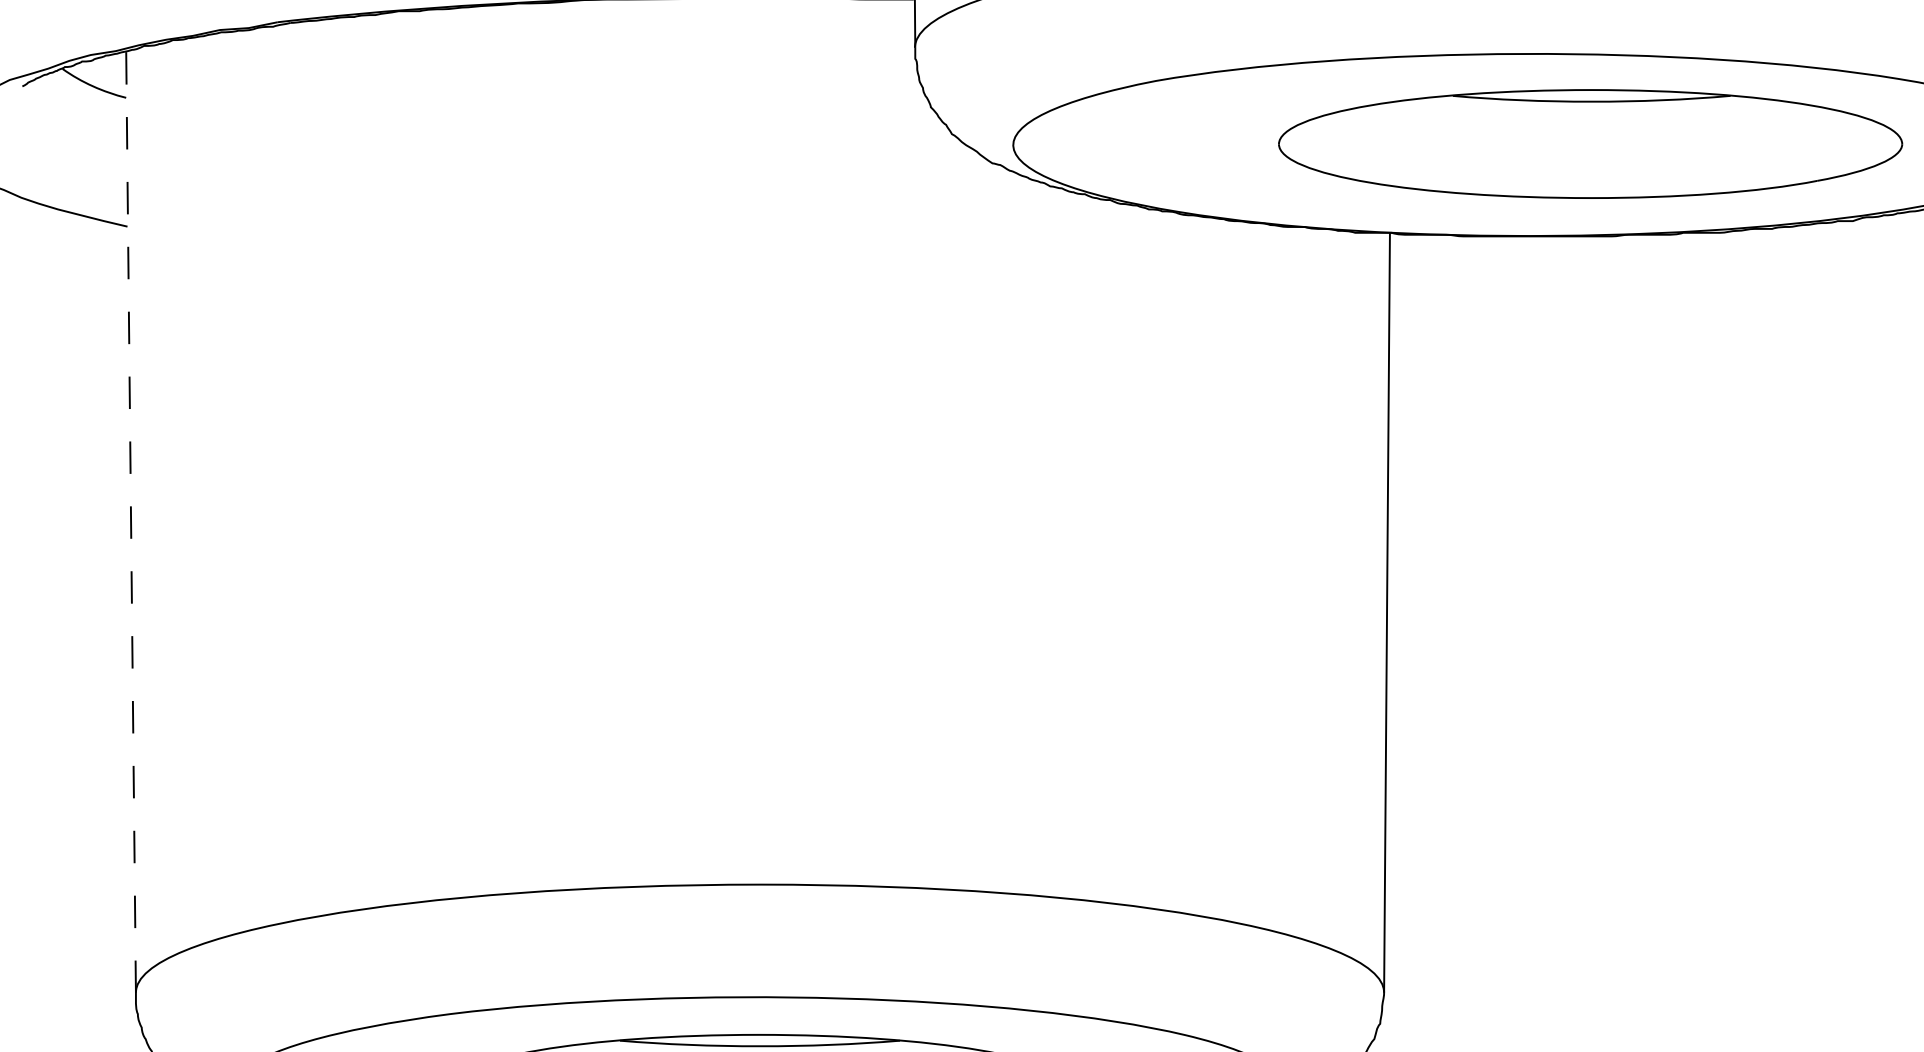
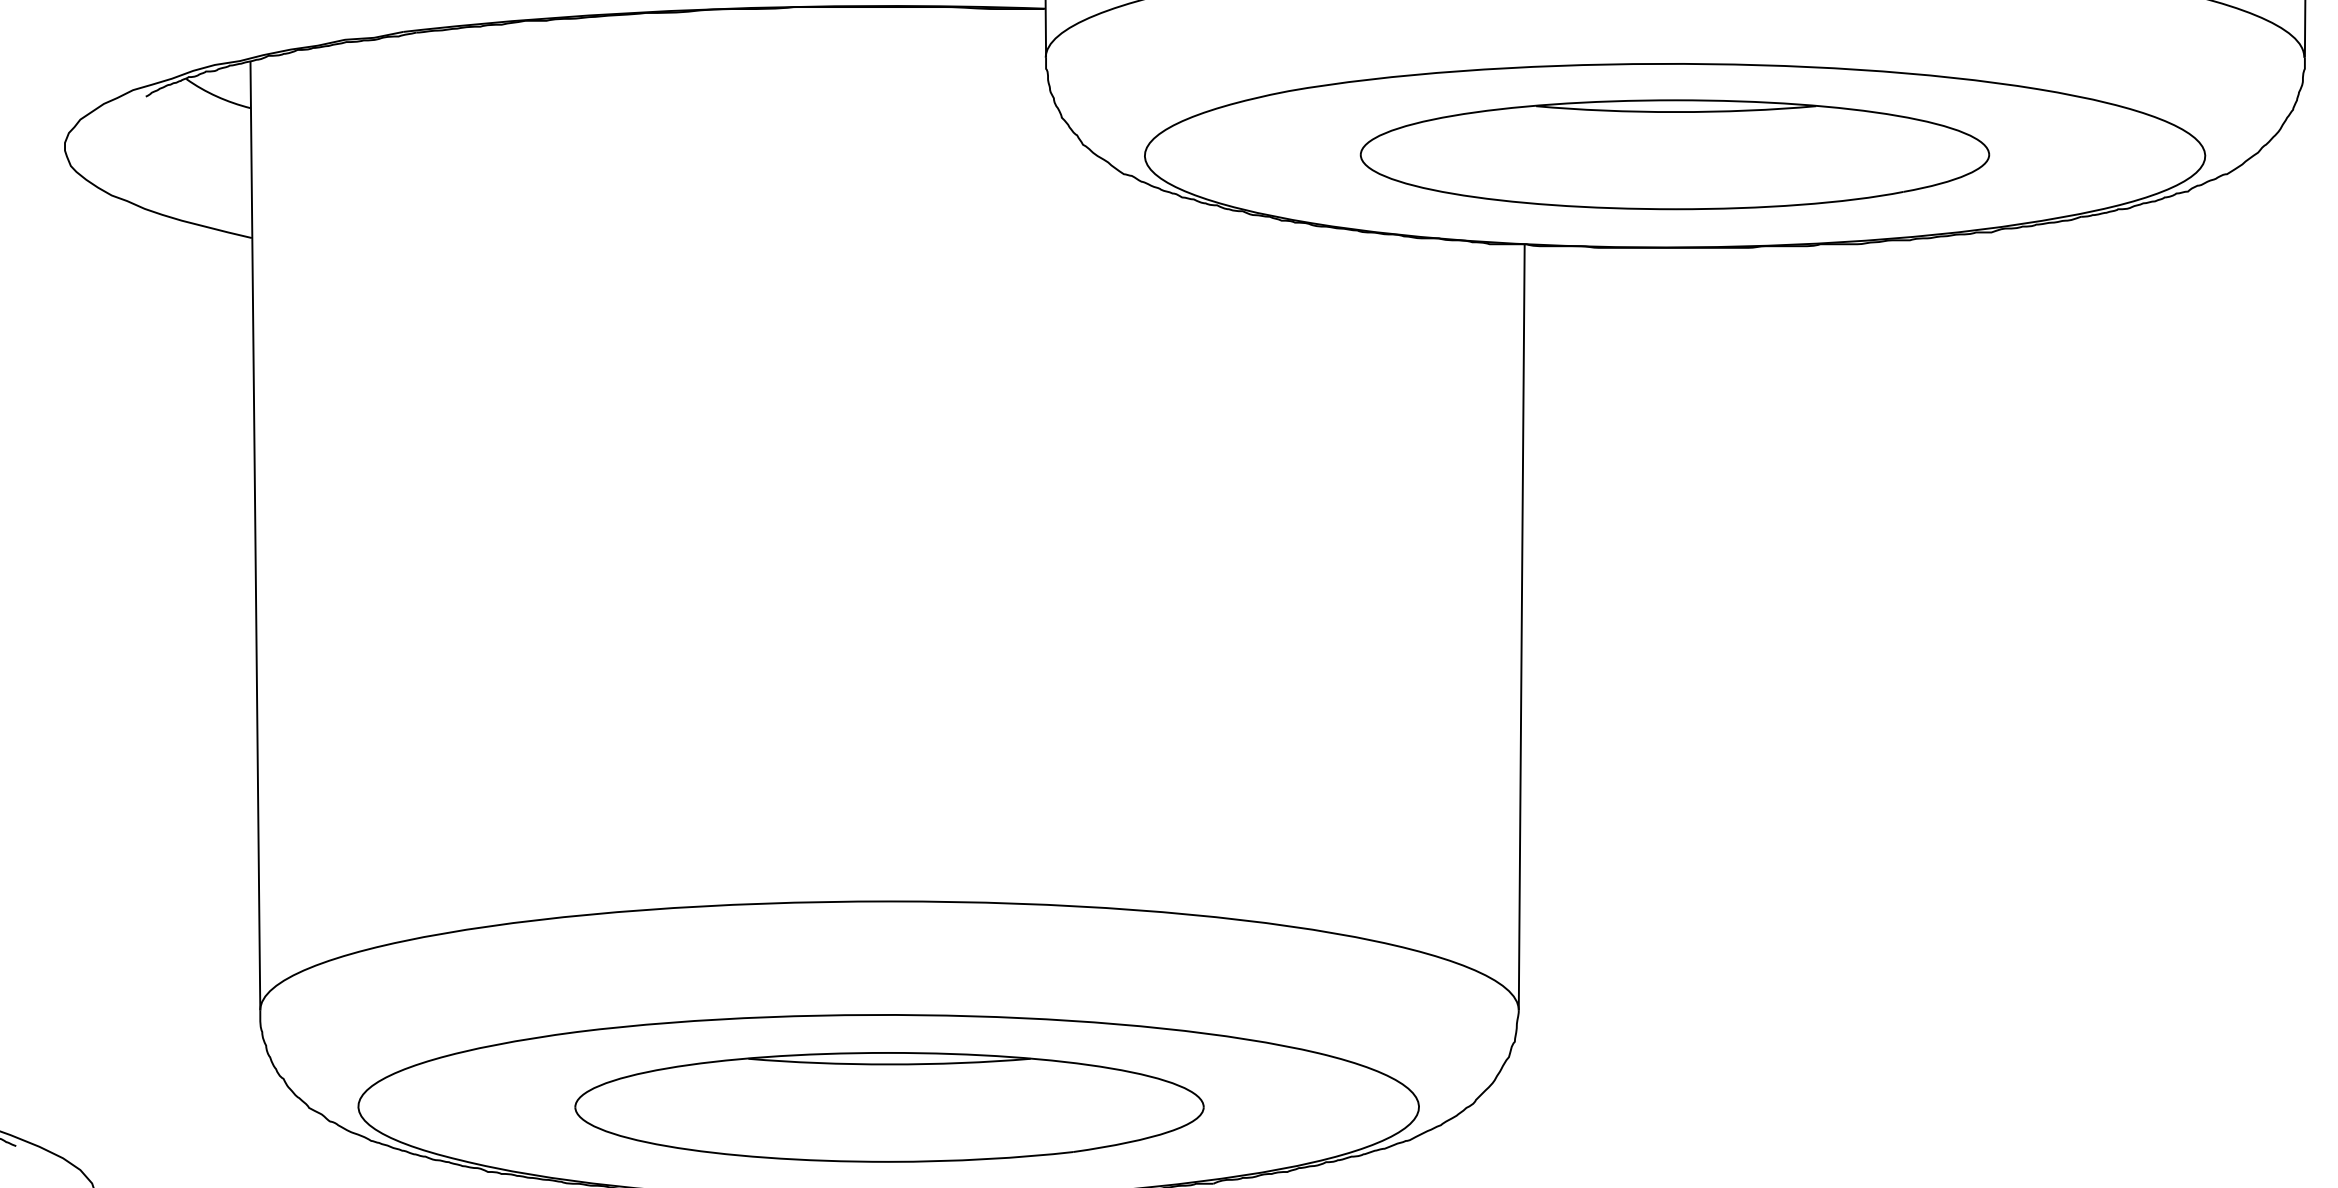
part: (1590, 143) -> (1674, 154), moved
line: (131, 522) -> (255, 536), dashed -> solid

